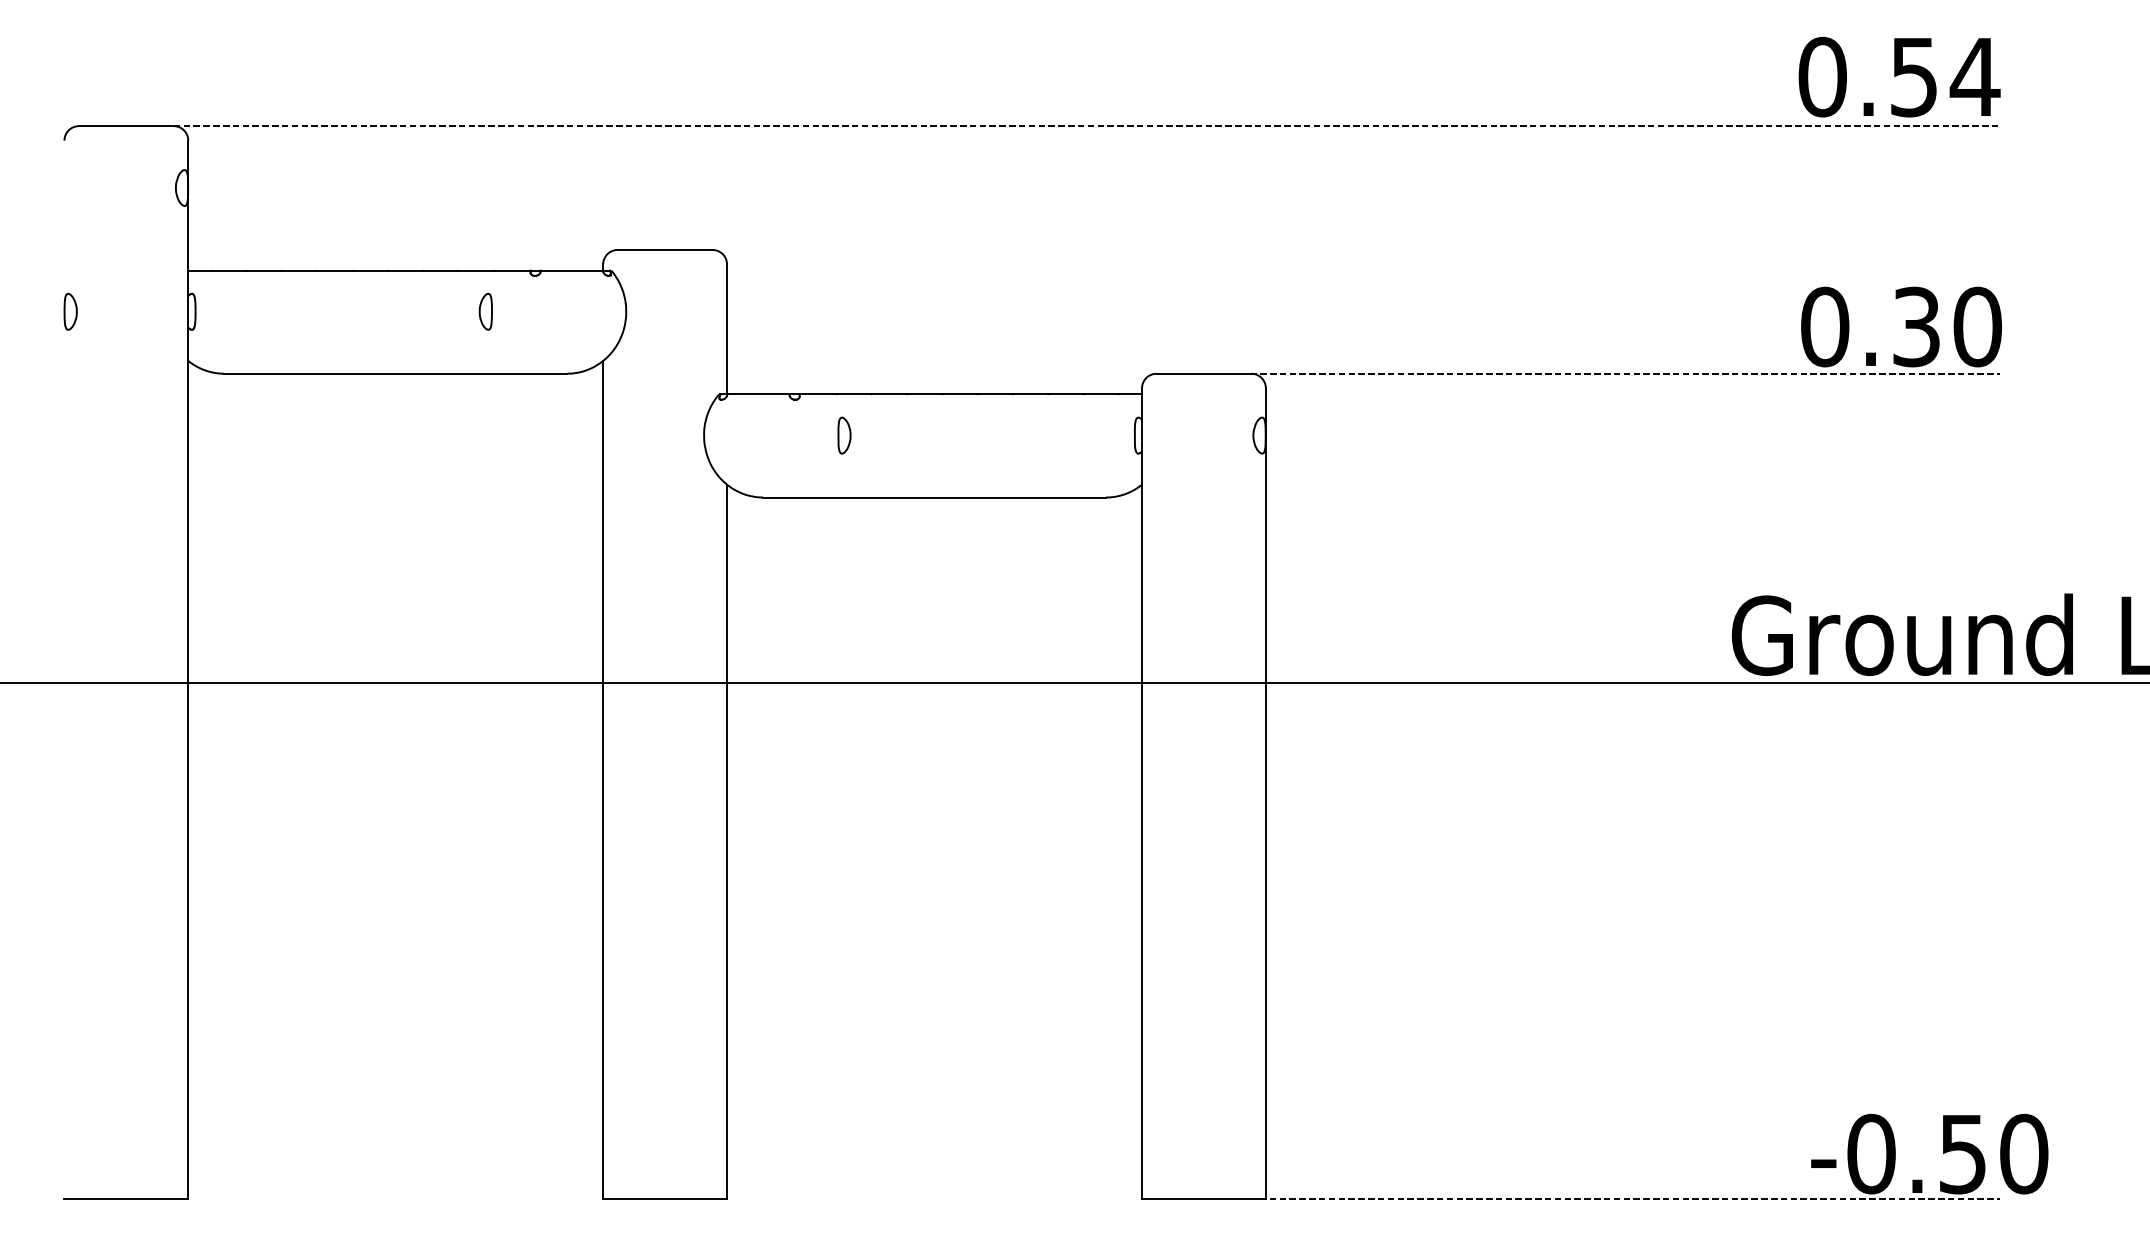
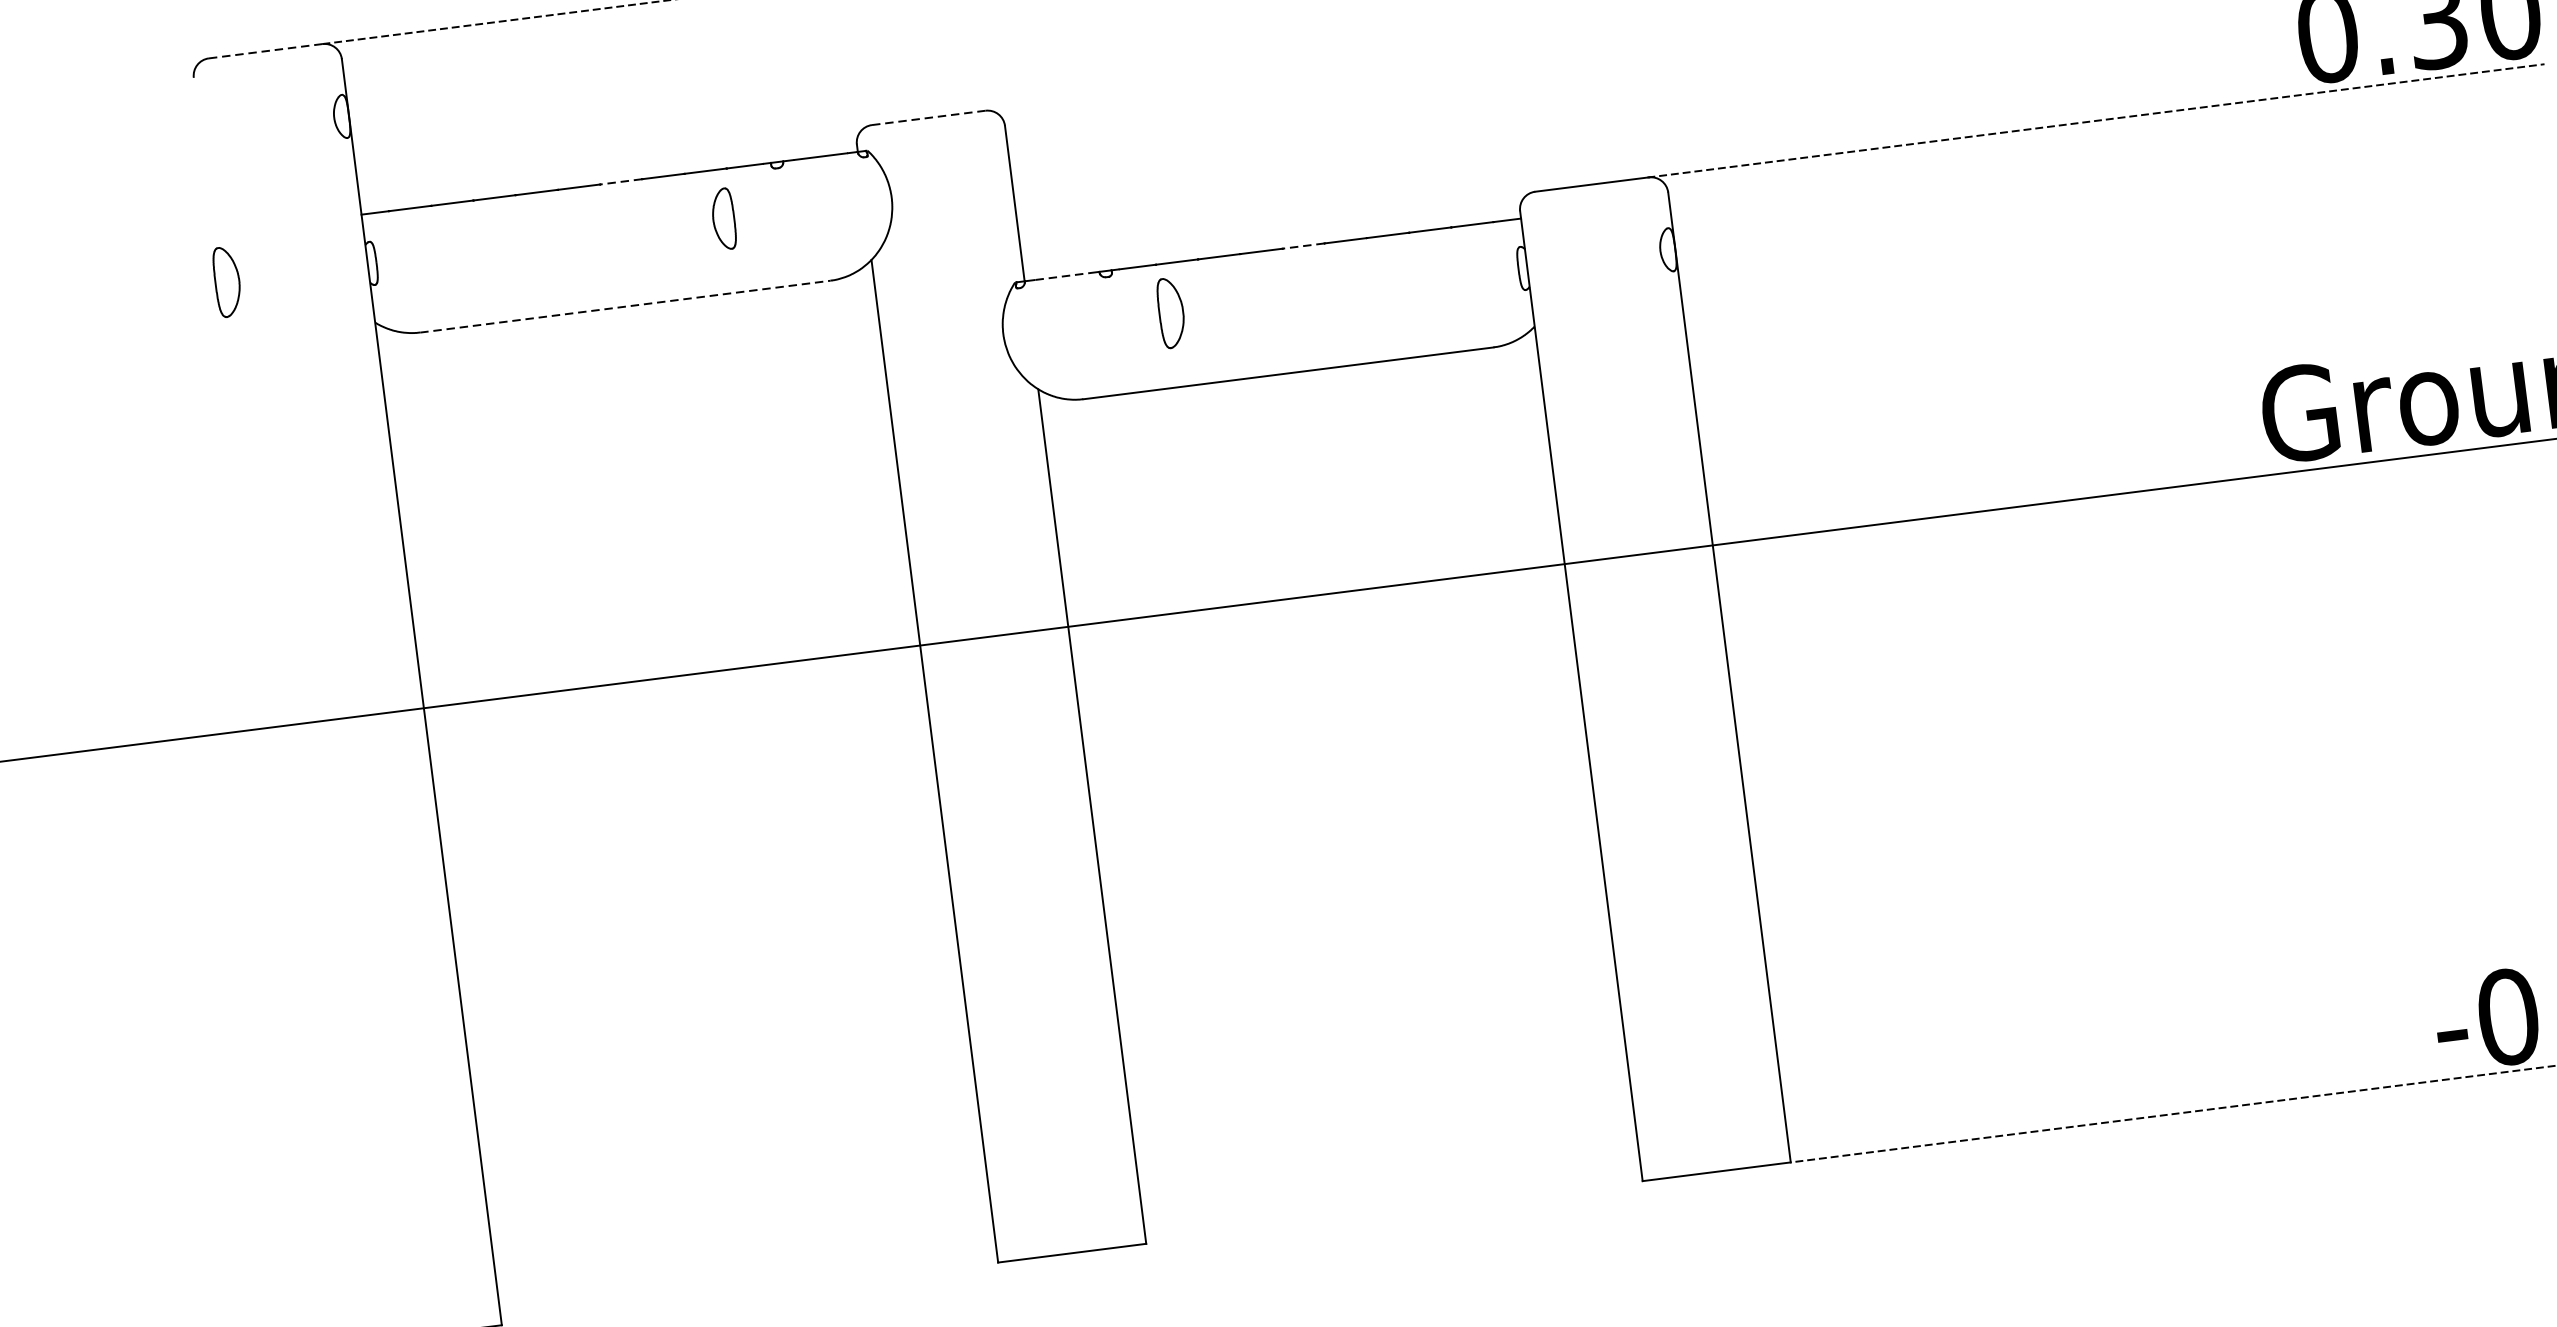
line: (126, 126) -> (265, 51), solid -> dashed
line: (665, 249) -> (929, 117), solid -> dashed
line: (405, 270) -> (621, 181), solid -> dashed
part: (70, 311) -> (226, 281), size x1.6
part: (485, 311) -> (723, 218), size x1.4
line: (395, 373) -> (624, 306), solid -> dashed
line: (758, 394) -> (1062, 276), solid -> dashed
line: (960, 394) -> (1303, 246), solid -> dashed
part: (844, 435) -> (1171, 312), size x1.6

